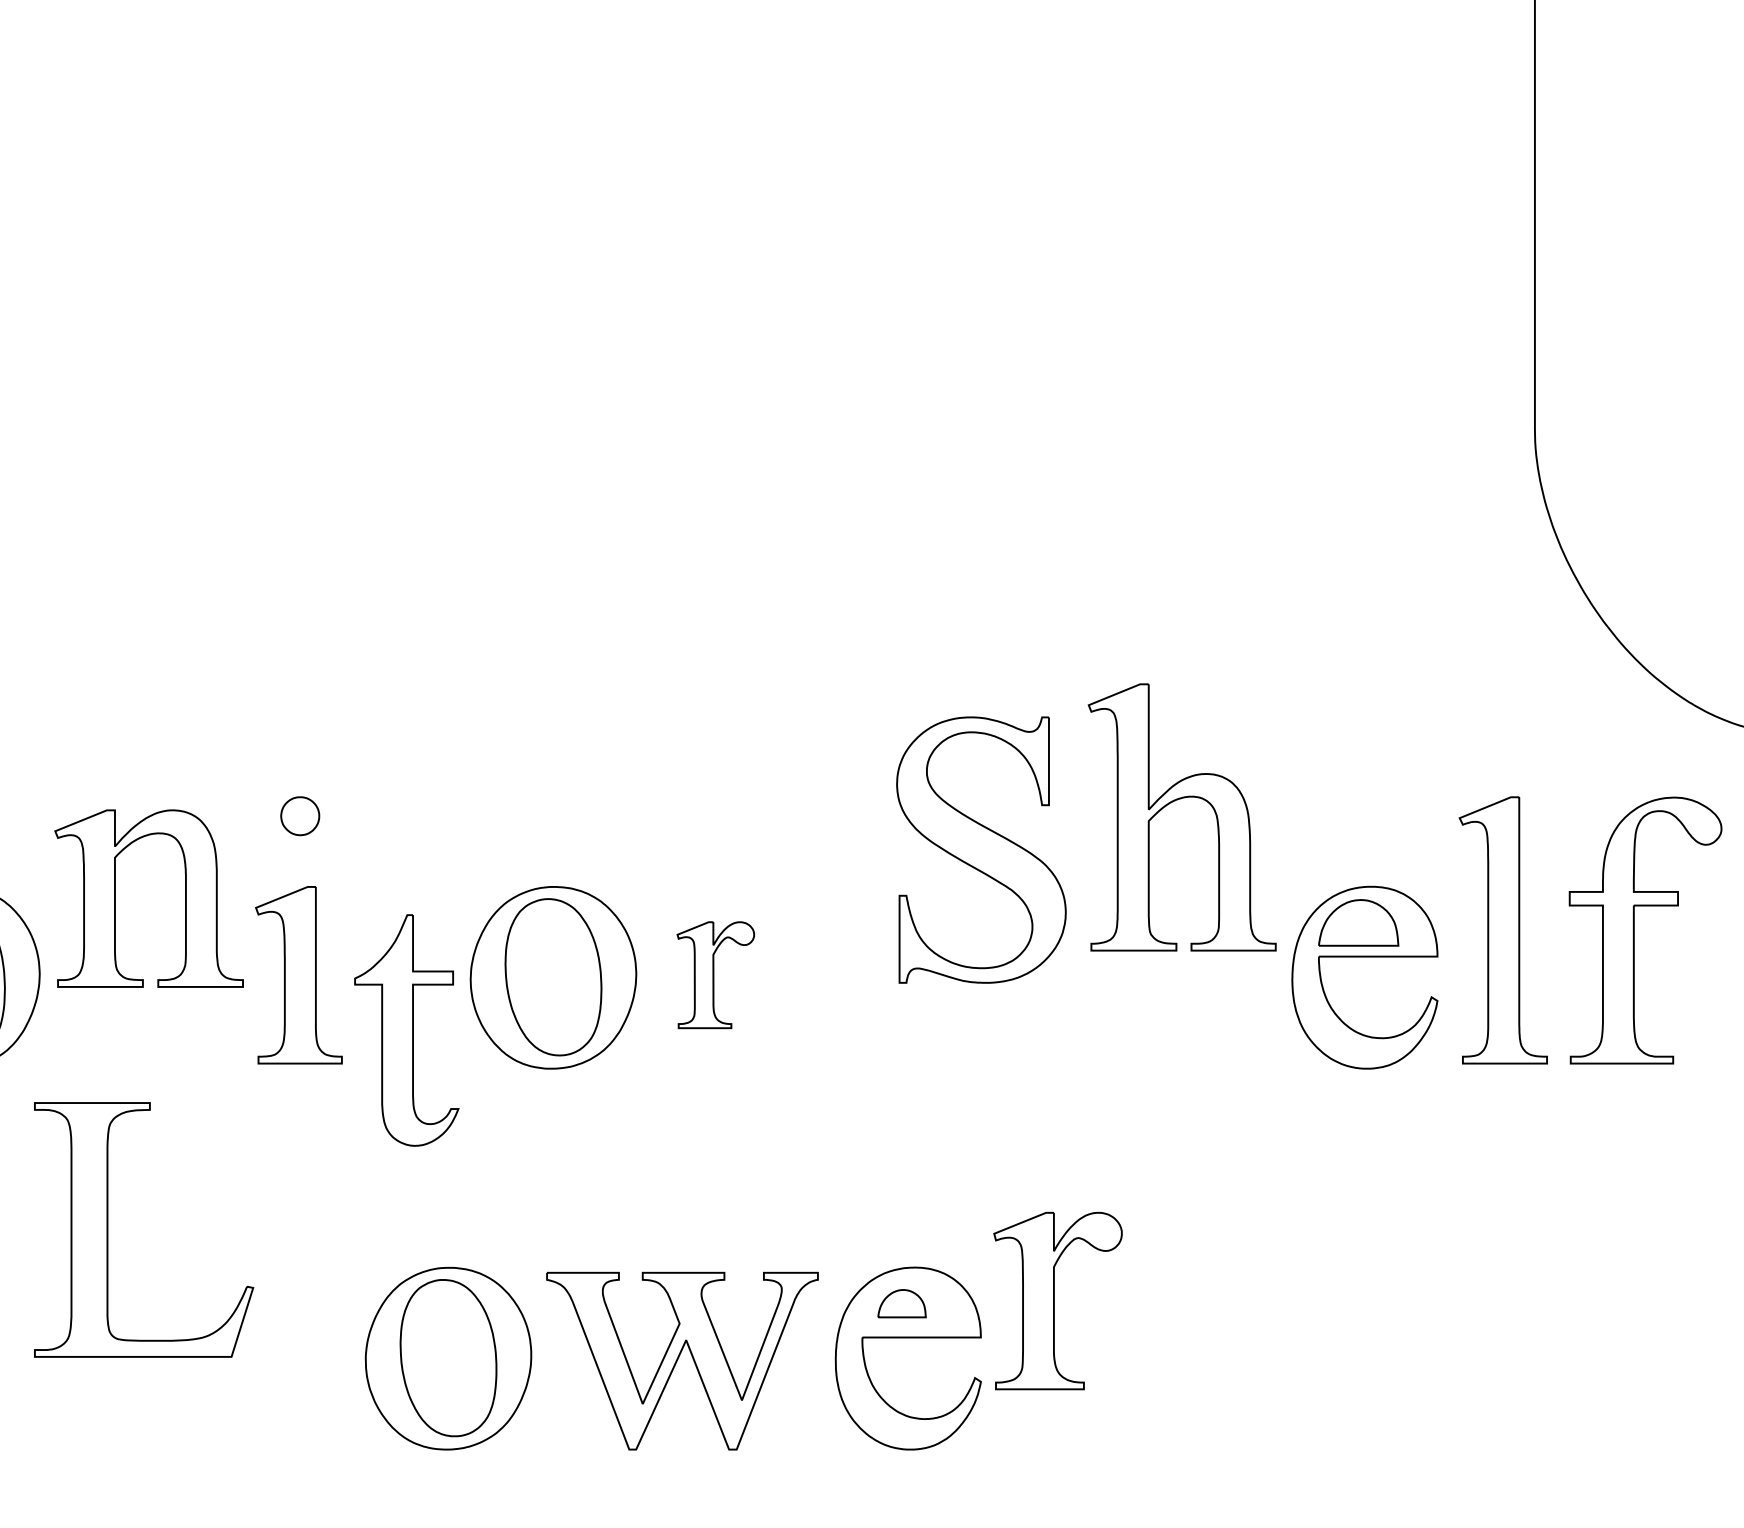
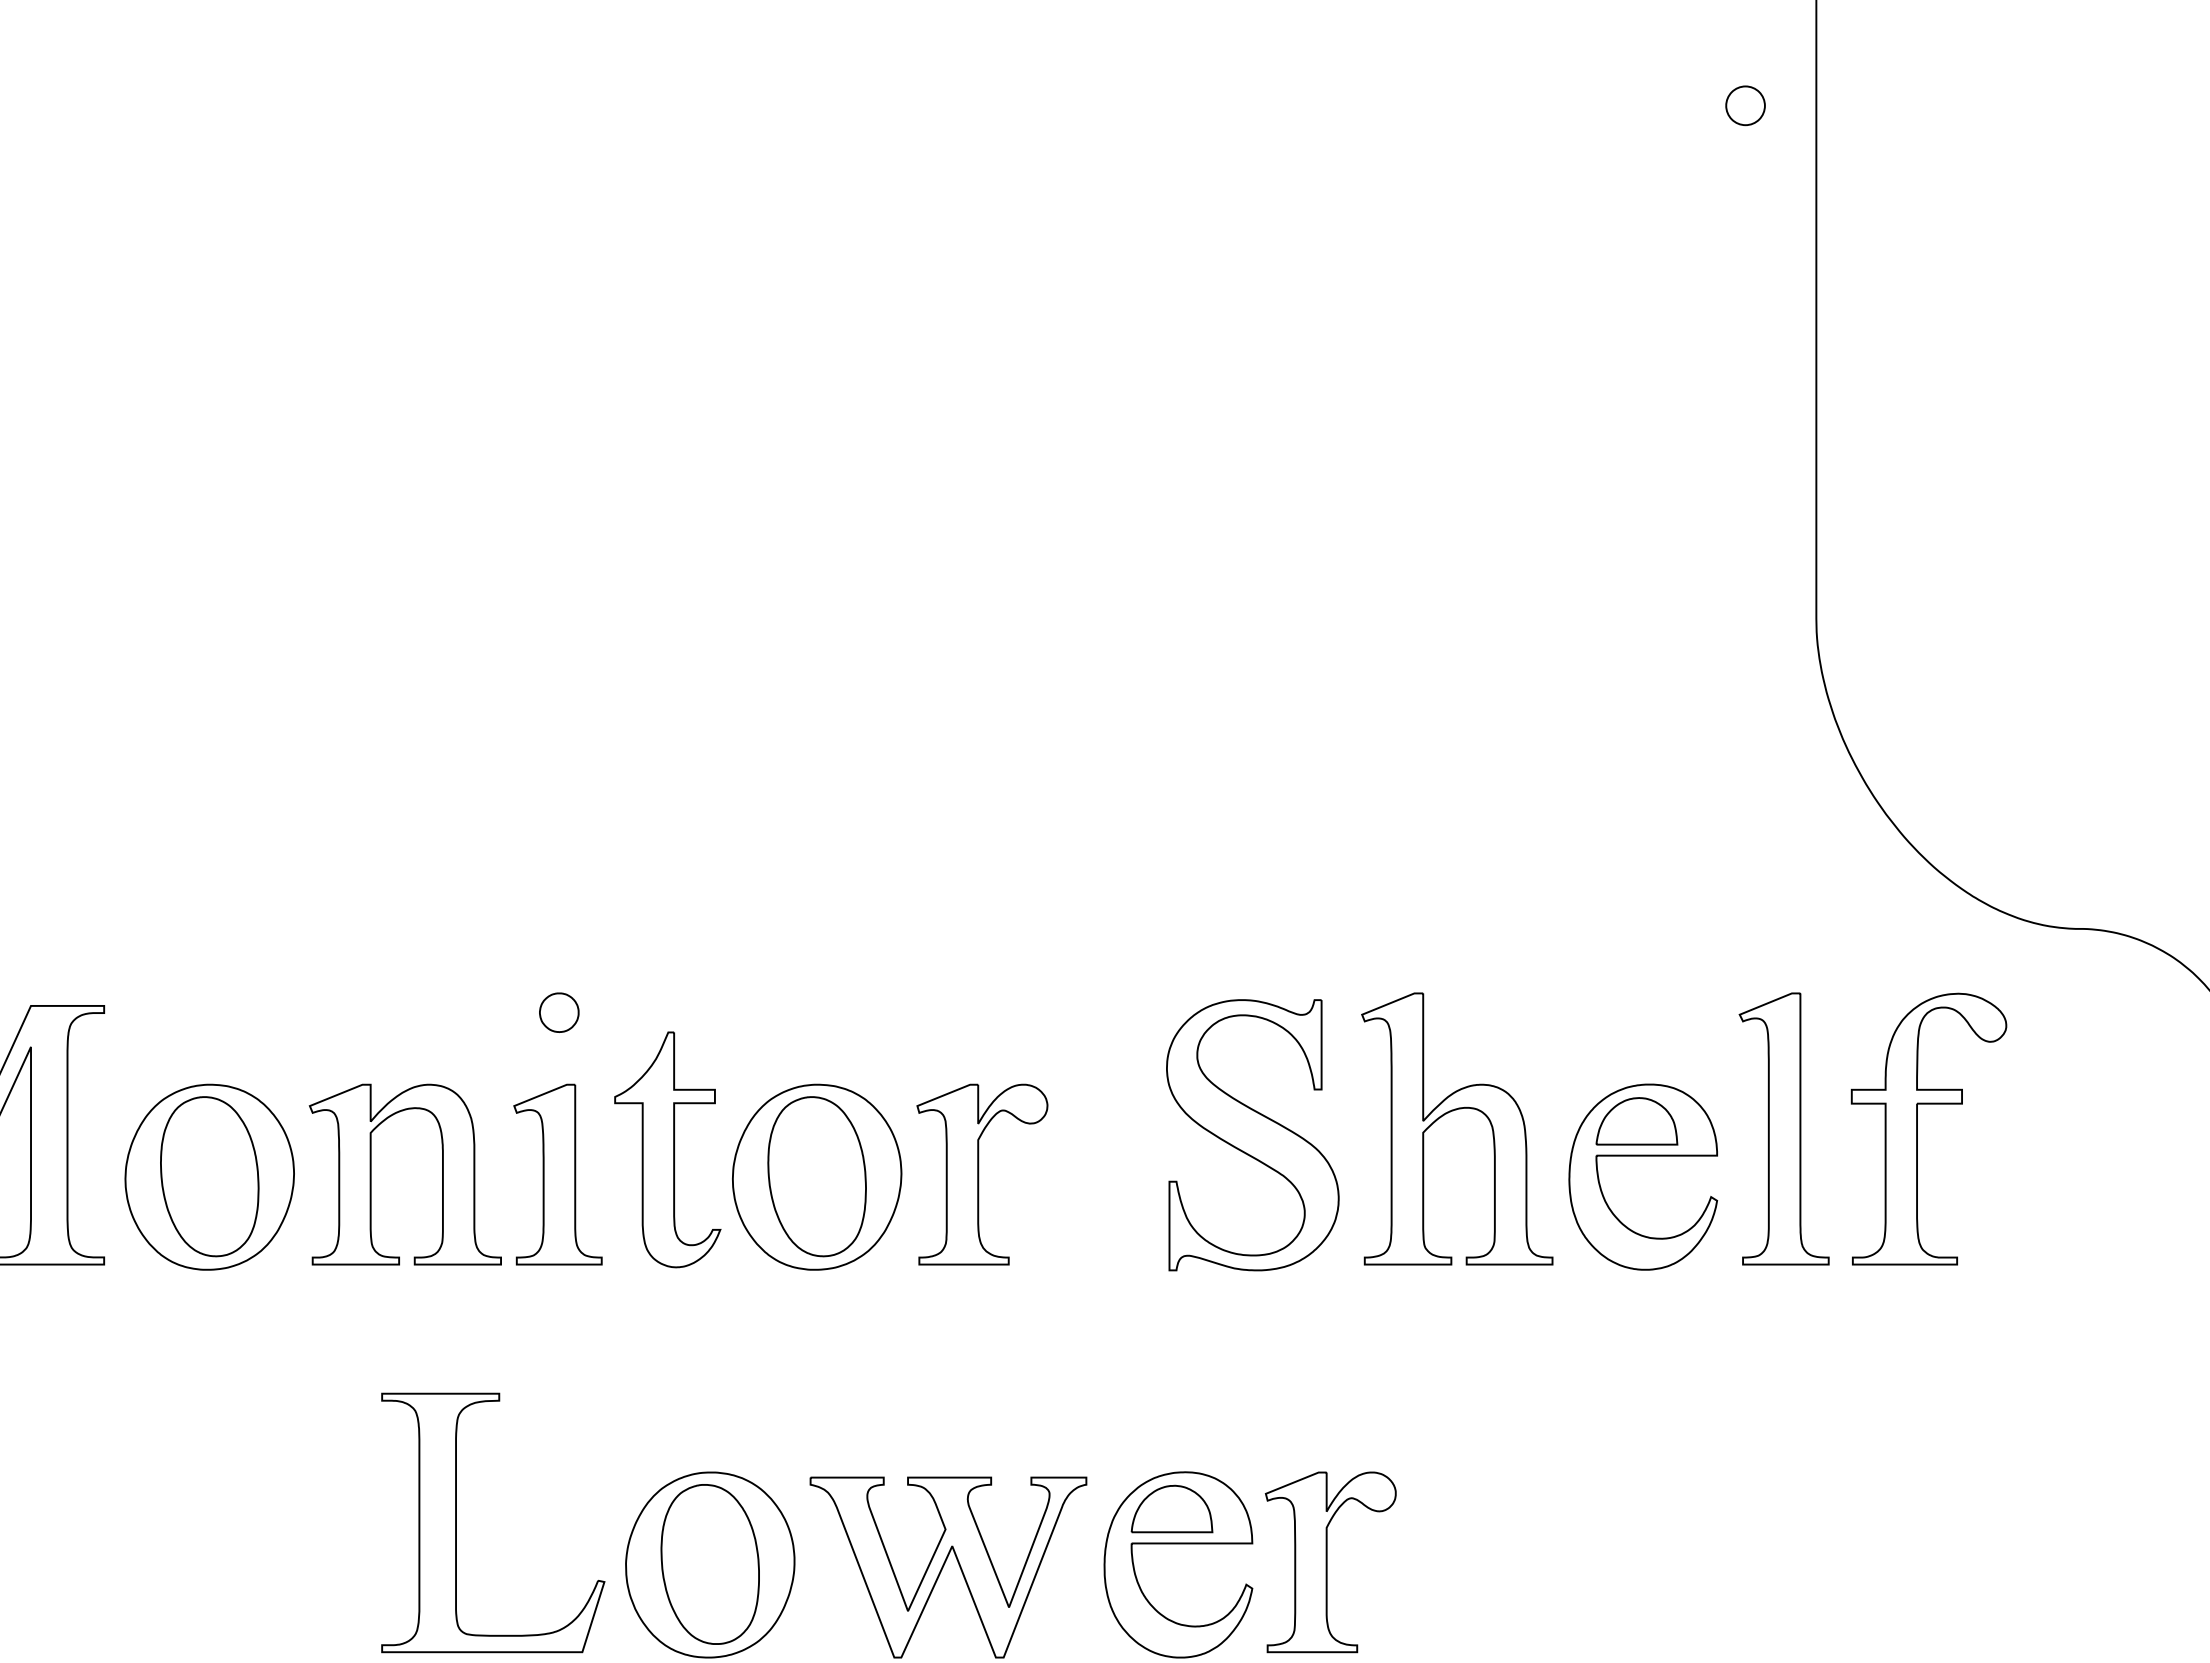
part: (1178, 800) -> (1453, 1111), moved
part: (981, 850) -> (1252, 1135), moved
part: (115, 898) -> (371, 1174), moved
part: (715, 975) -> (982, 1174), size x1.67
part: (406, 1030) -> (667, 1149), moved
part: (107, 1229) -> (456, 1522), moved
part: (1057, 1301) -> (1330, 1562), moved
part: (901, 1303) -> (1171, 1508), size x1.67

